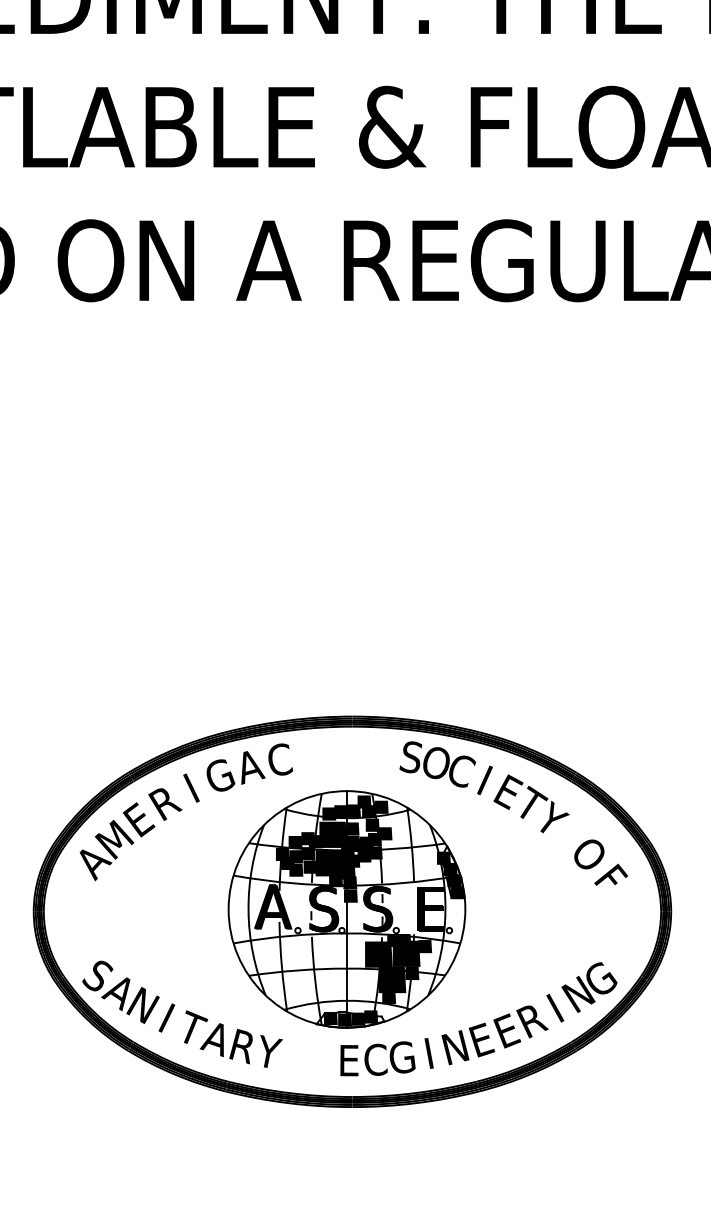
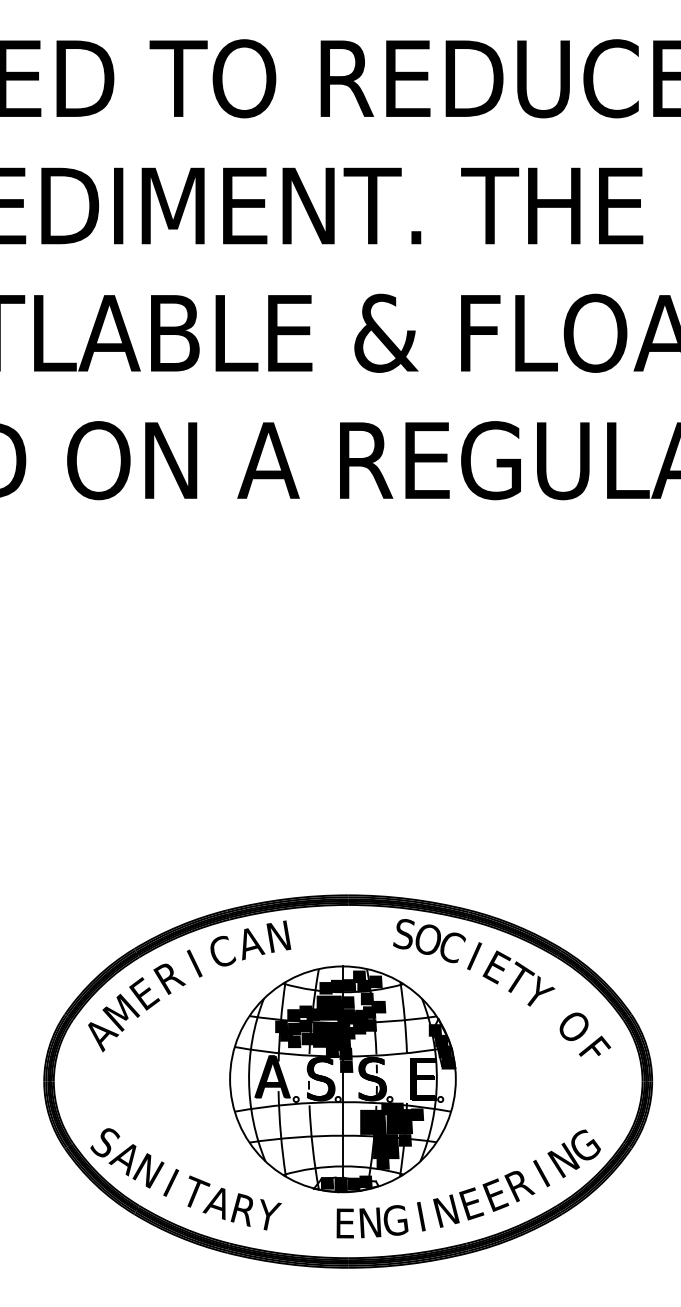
text: (279, 759) -> (278, 936), C -> N
text: (220, 774) -> (222, 950), G -> C
text: (375, 1059) -> (370, 1222), C -> N

